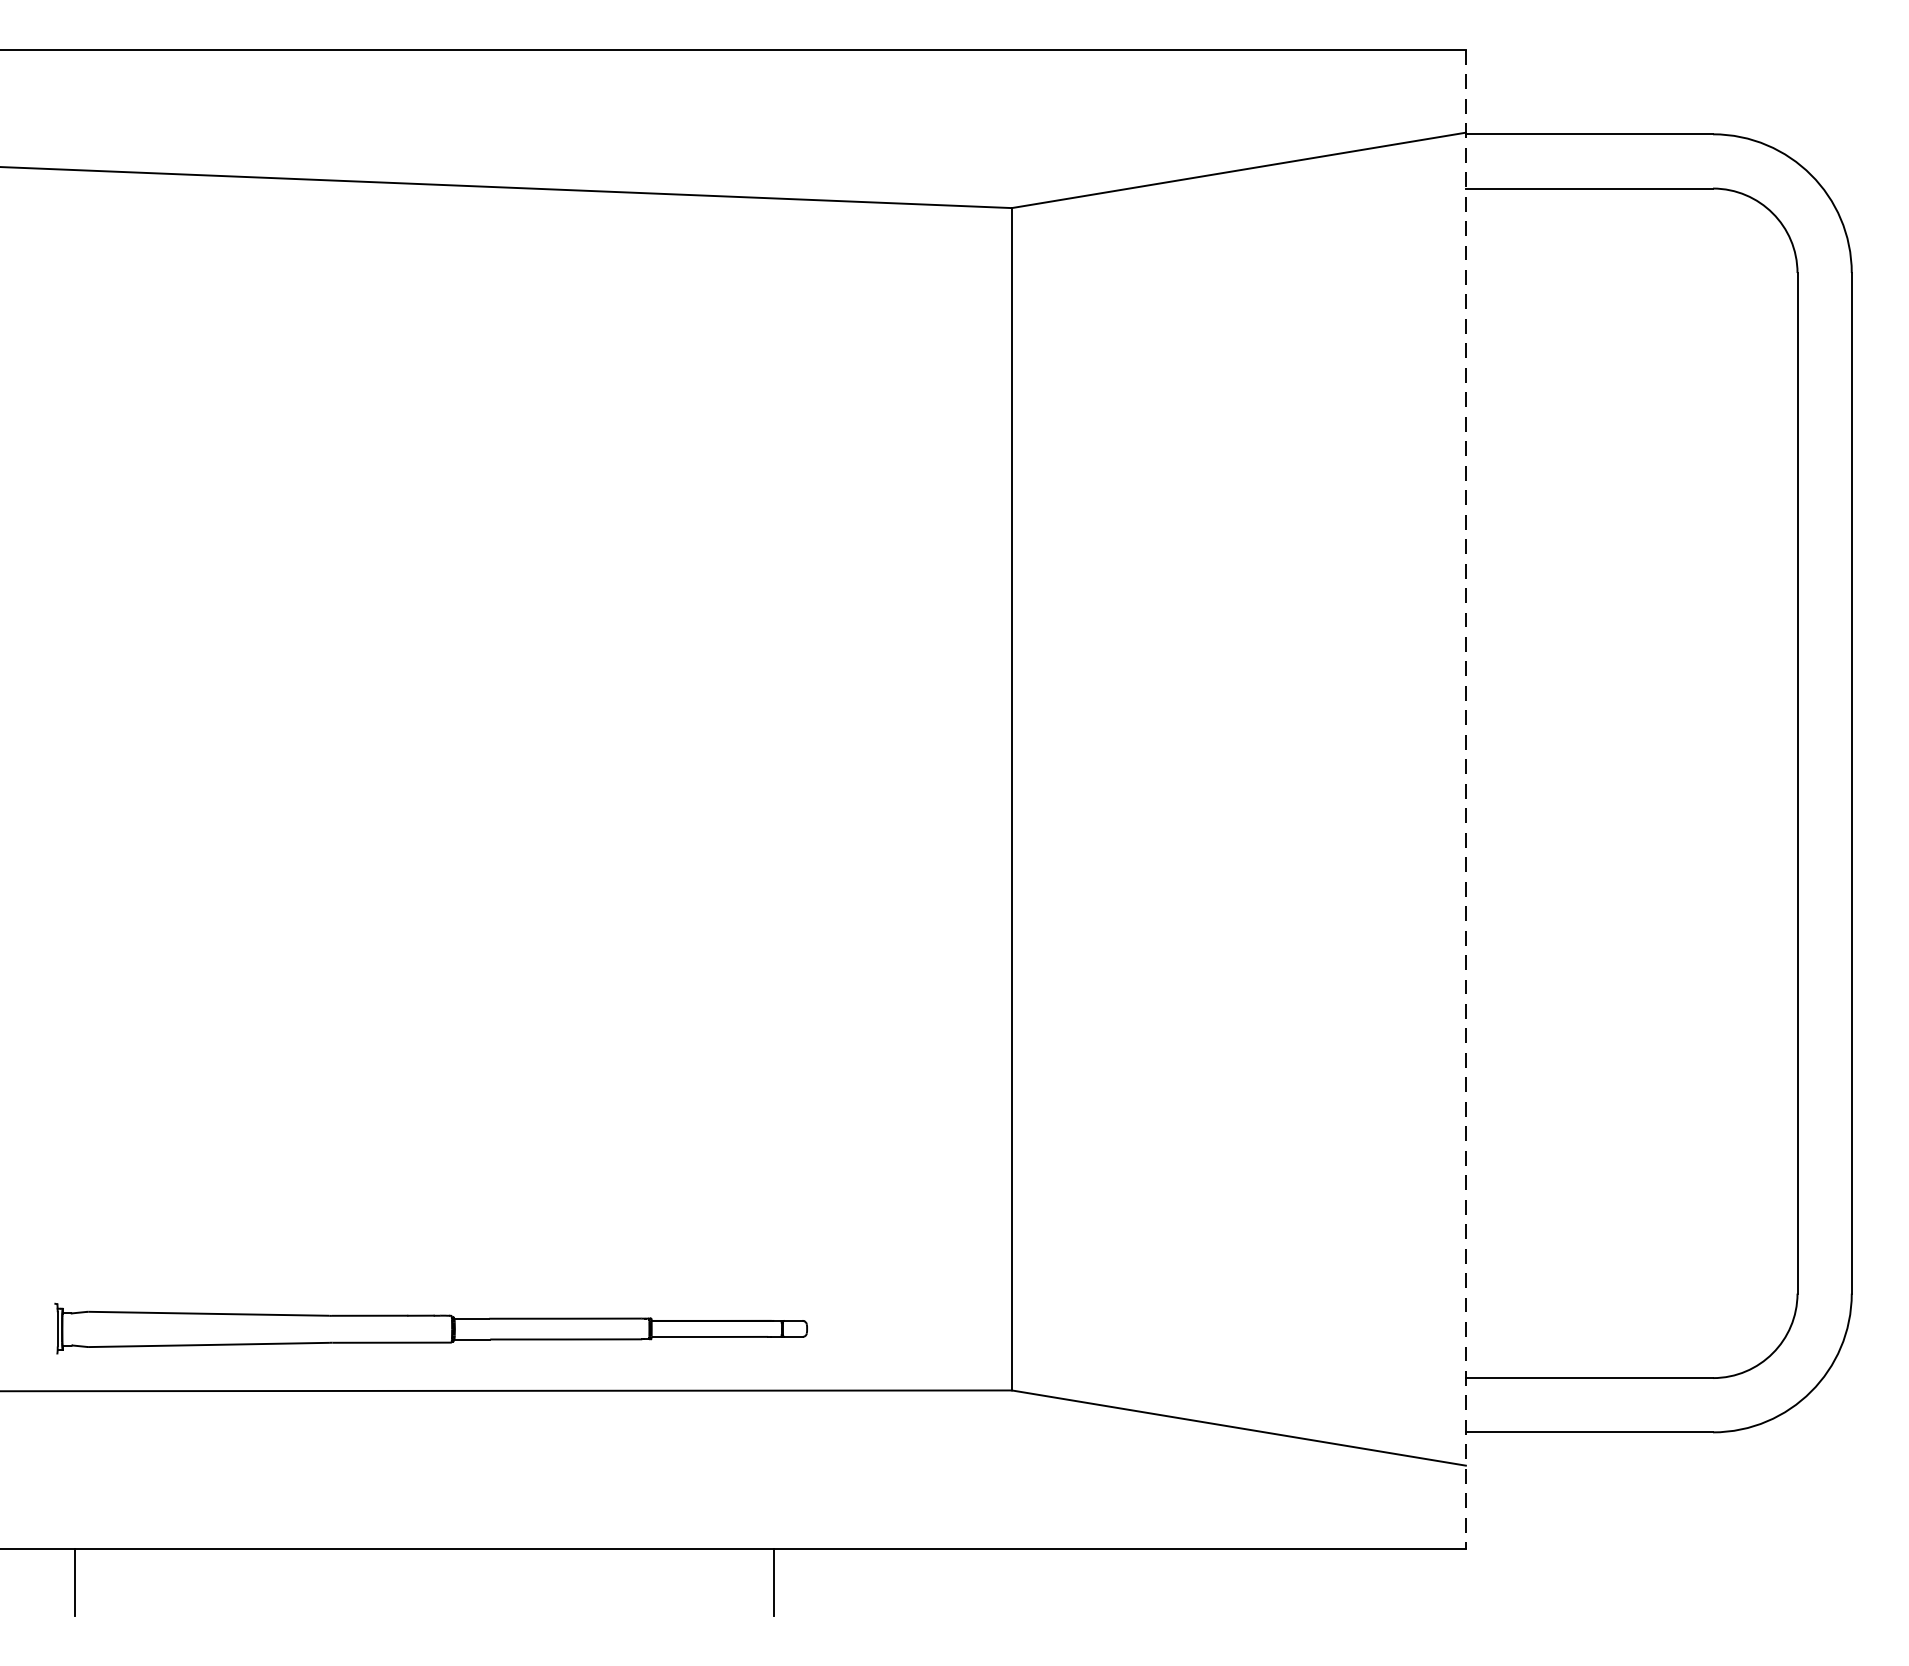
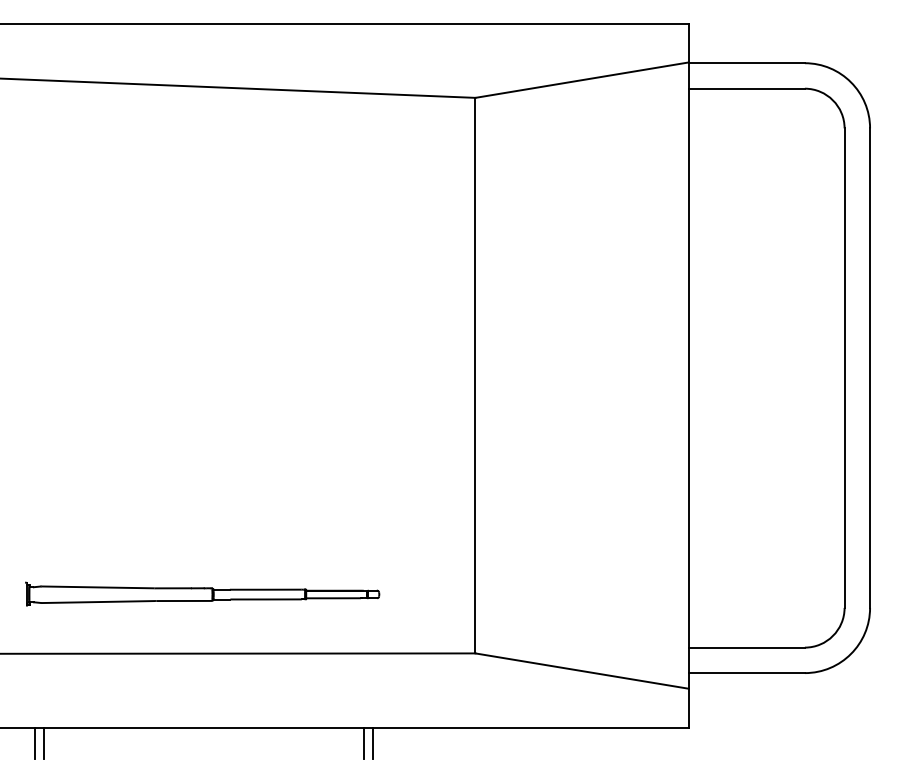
line: (1465, 801) -> (688, 376), dashed -> solid
part: (430, 1326) -> (202, 593), moved
line: (94, 1582) -> (44, 743), added
line: (792, 1582) -> (372, 743), added

